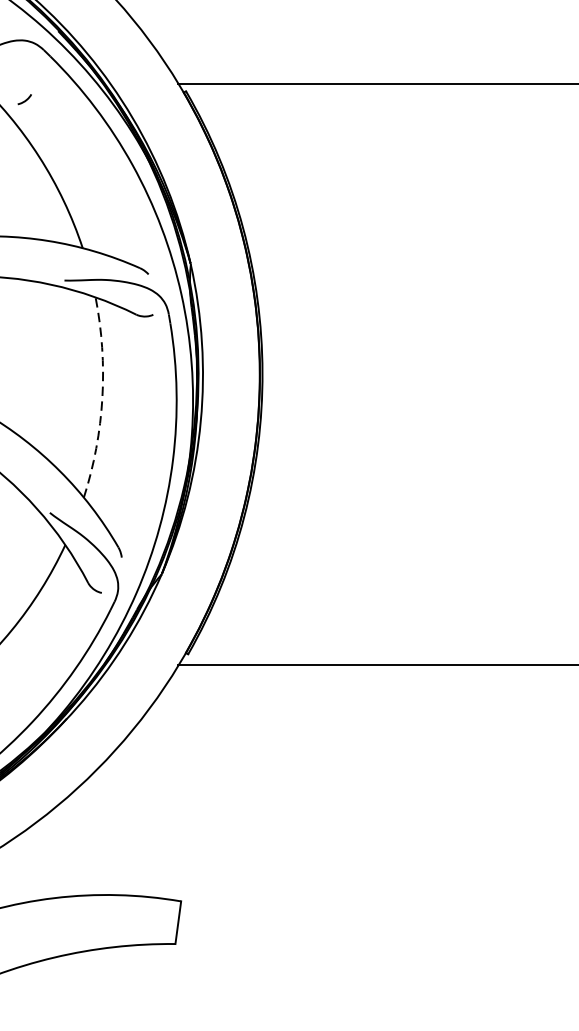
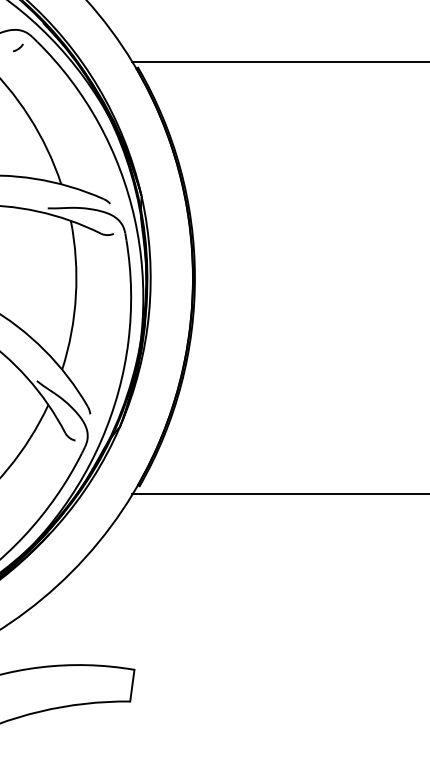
curve: (25, 99) -> (18, 47), moved
arc: (101, 397) -> (75, 295), dashed -> solid

